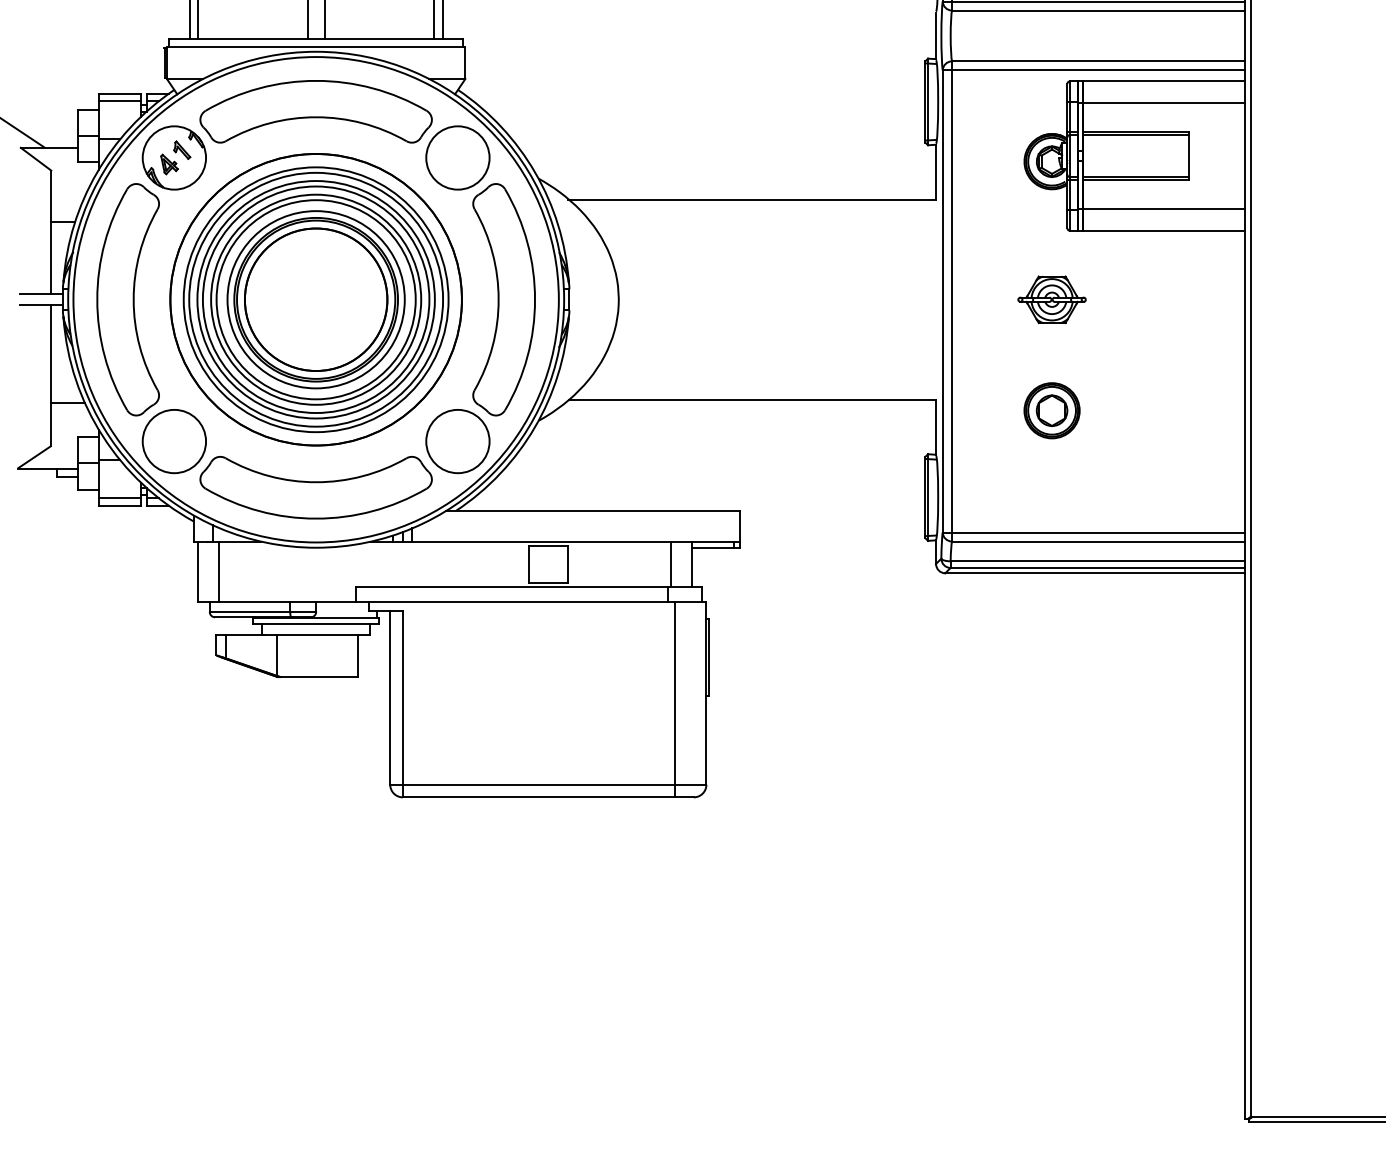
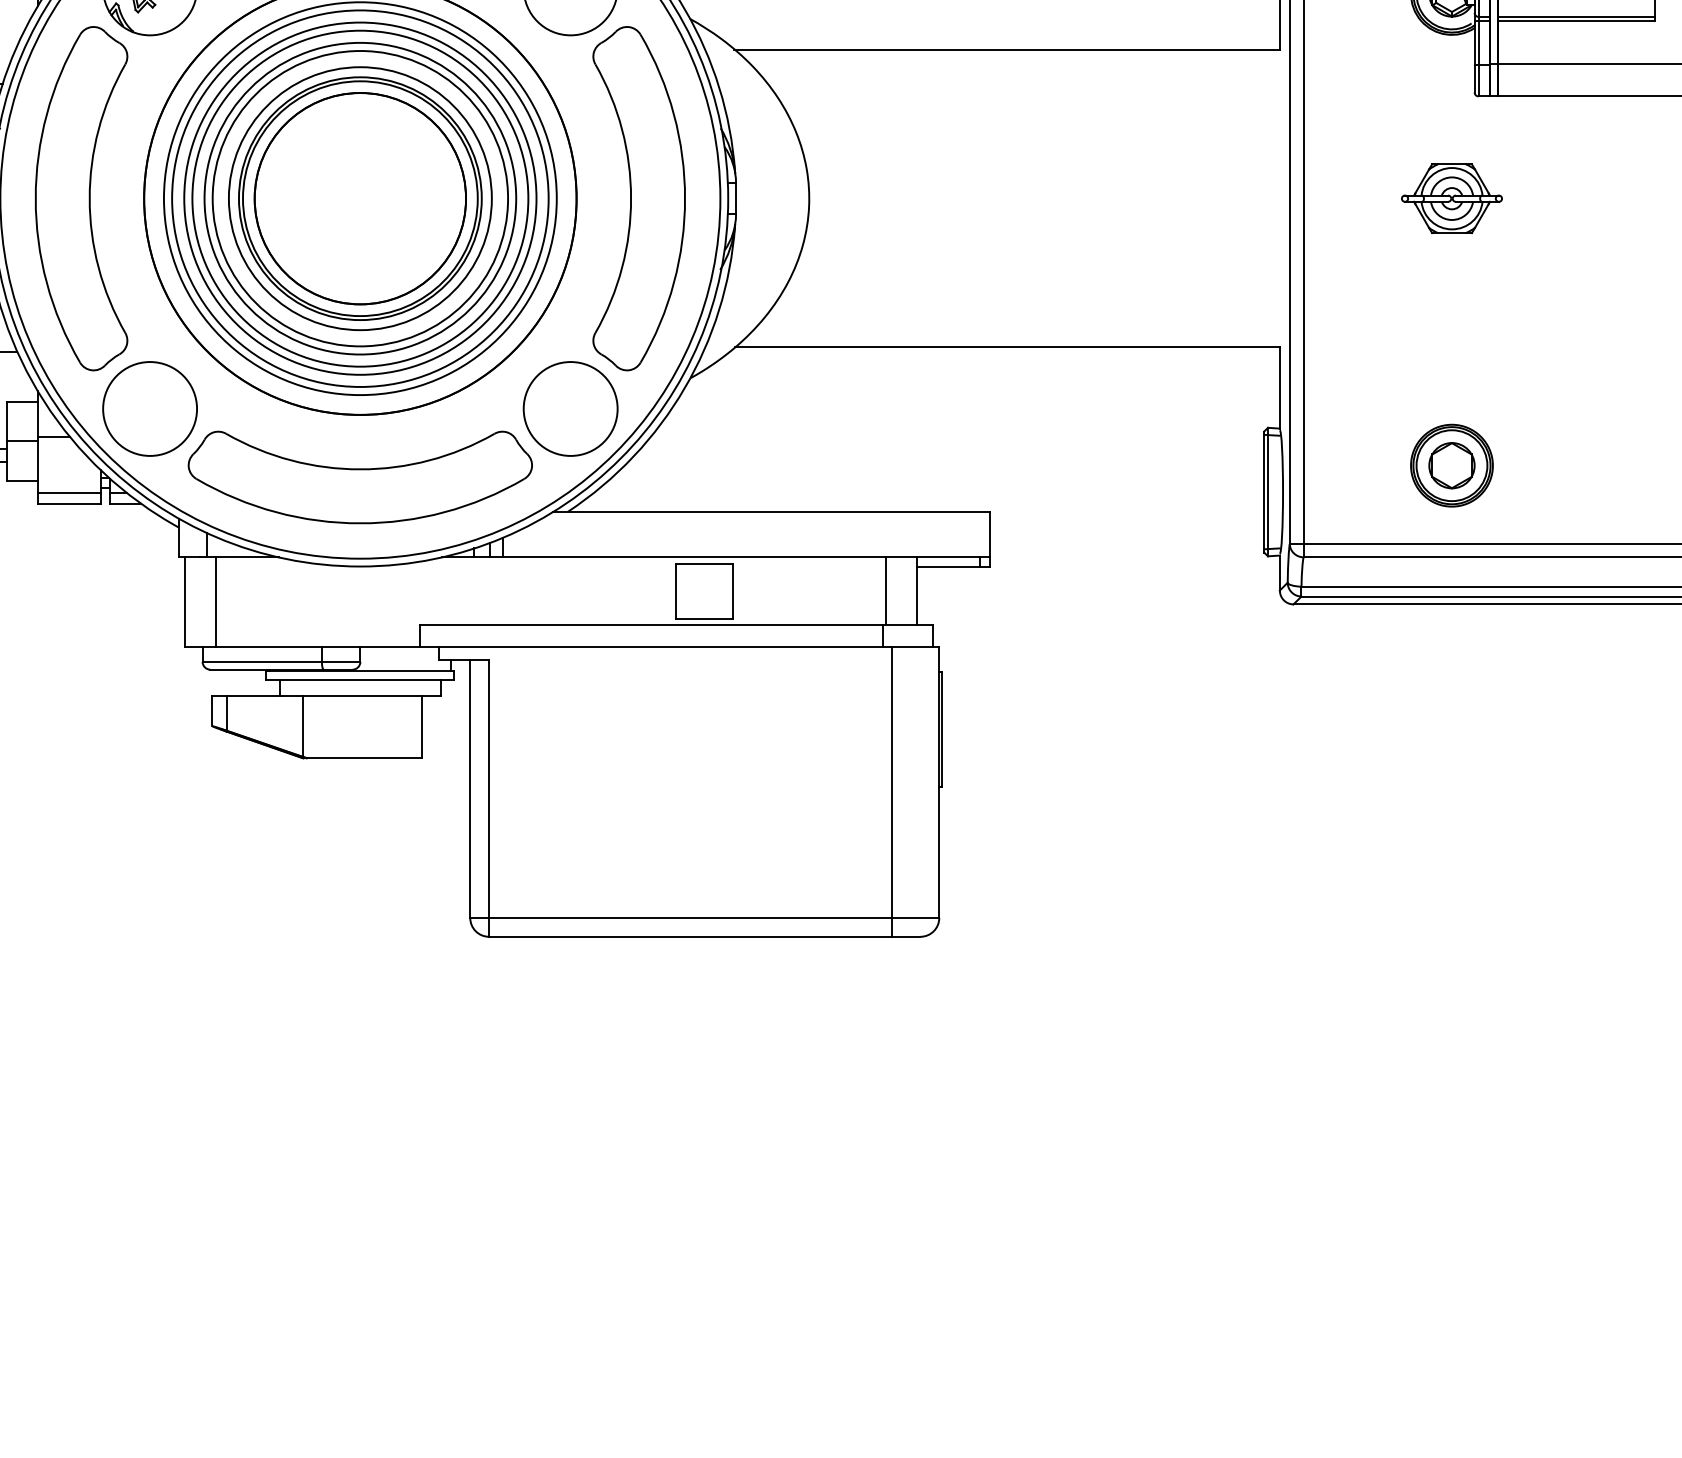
part: (1051, 410) -> (1451, 465), moved

